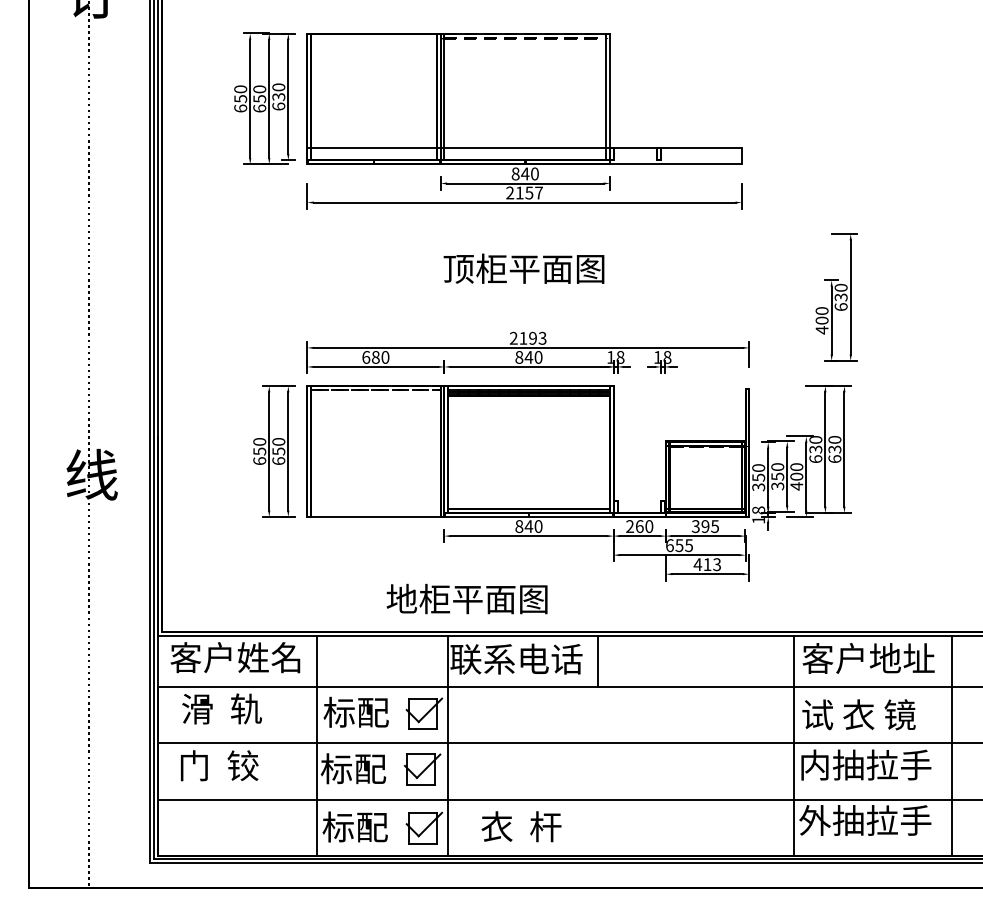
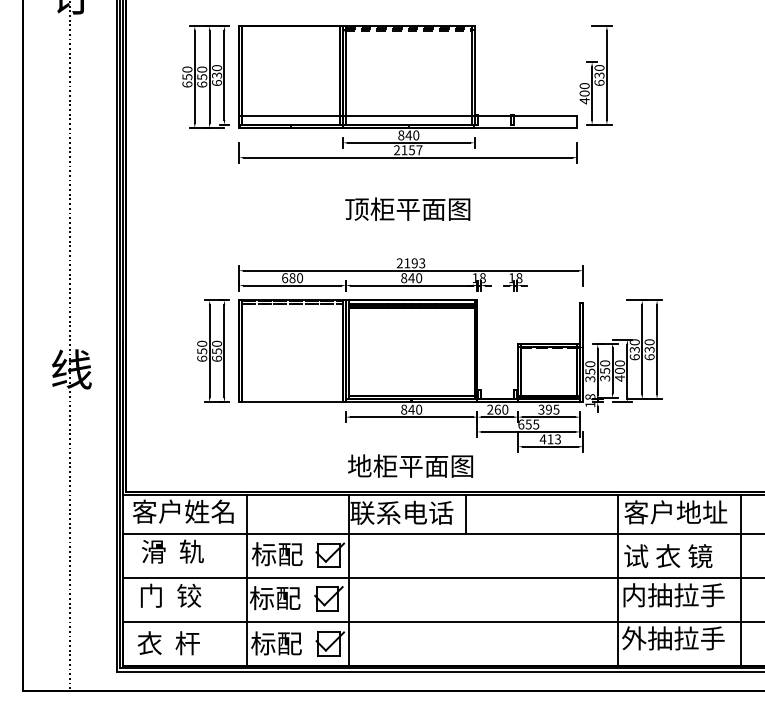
part: (836, 297) -> (595, 75), moved
text: (467, 598) -> (410, 465), moved
text: (521, 827) -> (168, 643), moved

